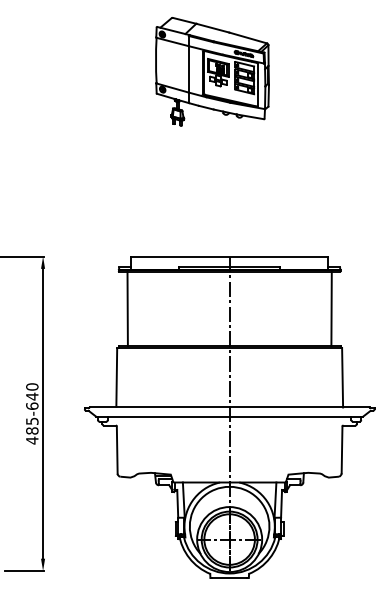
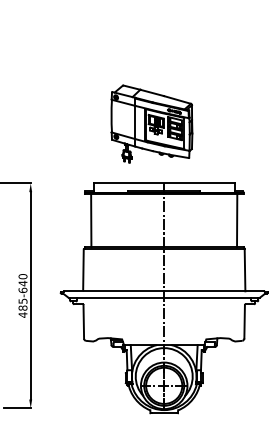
part: (212, 71) -> (151, 123), moved

